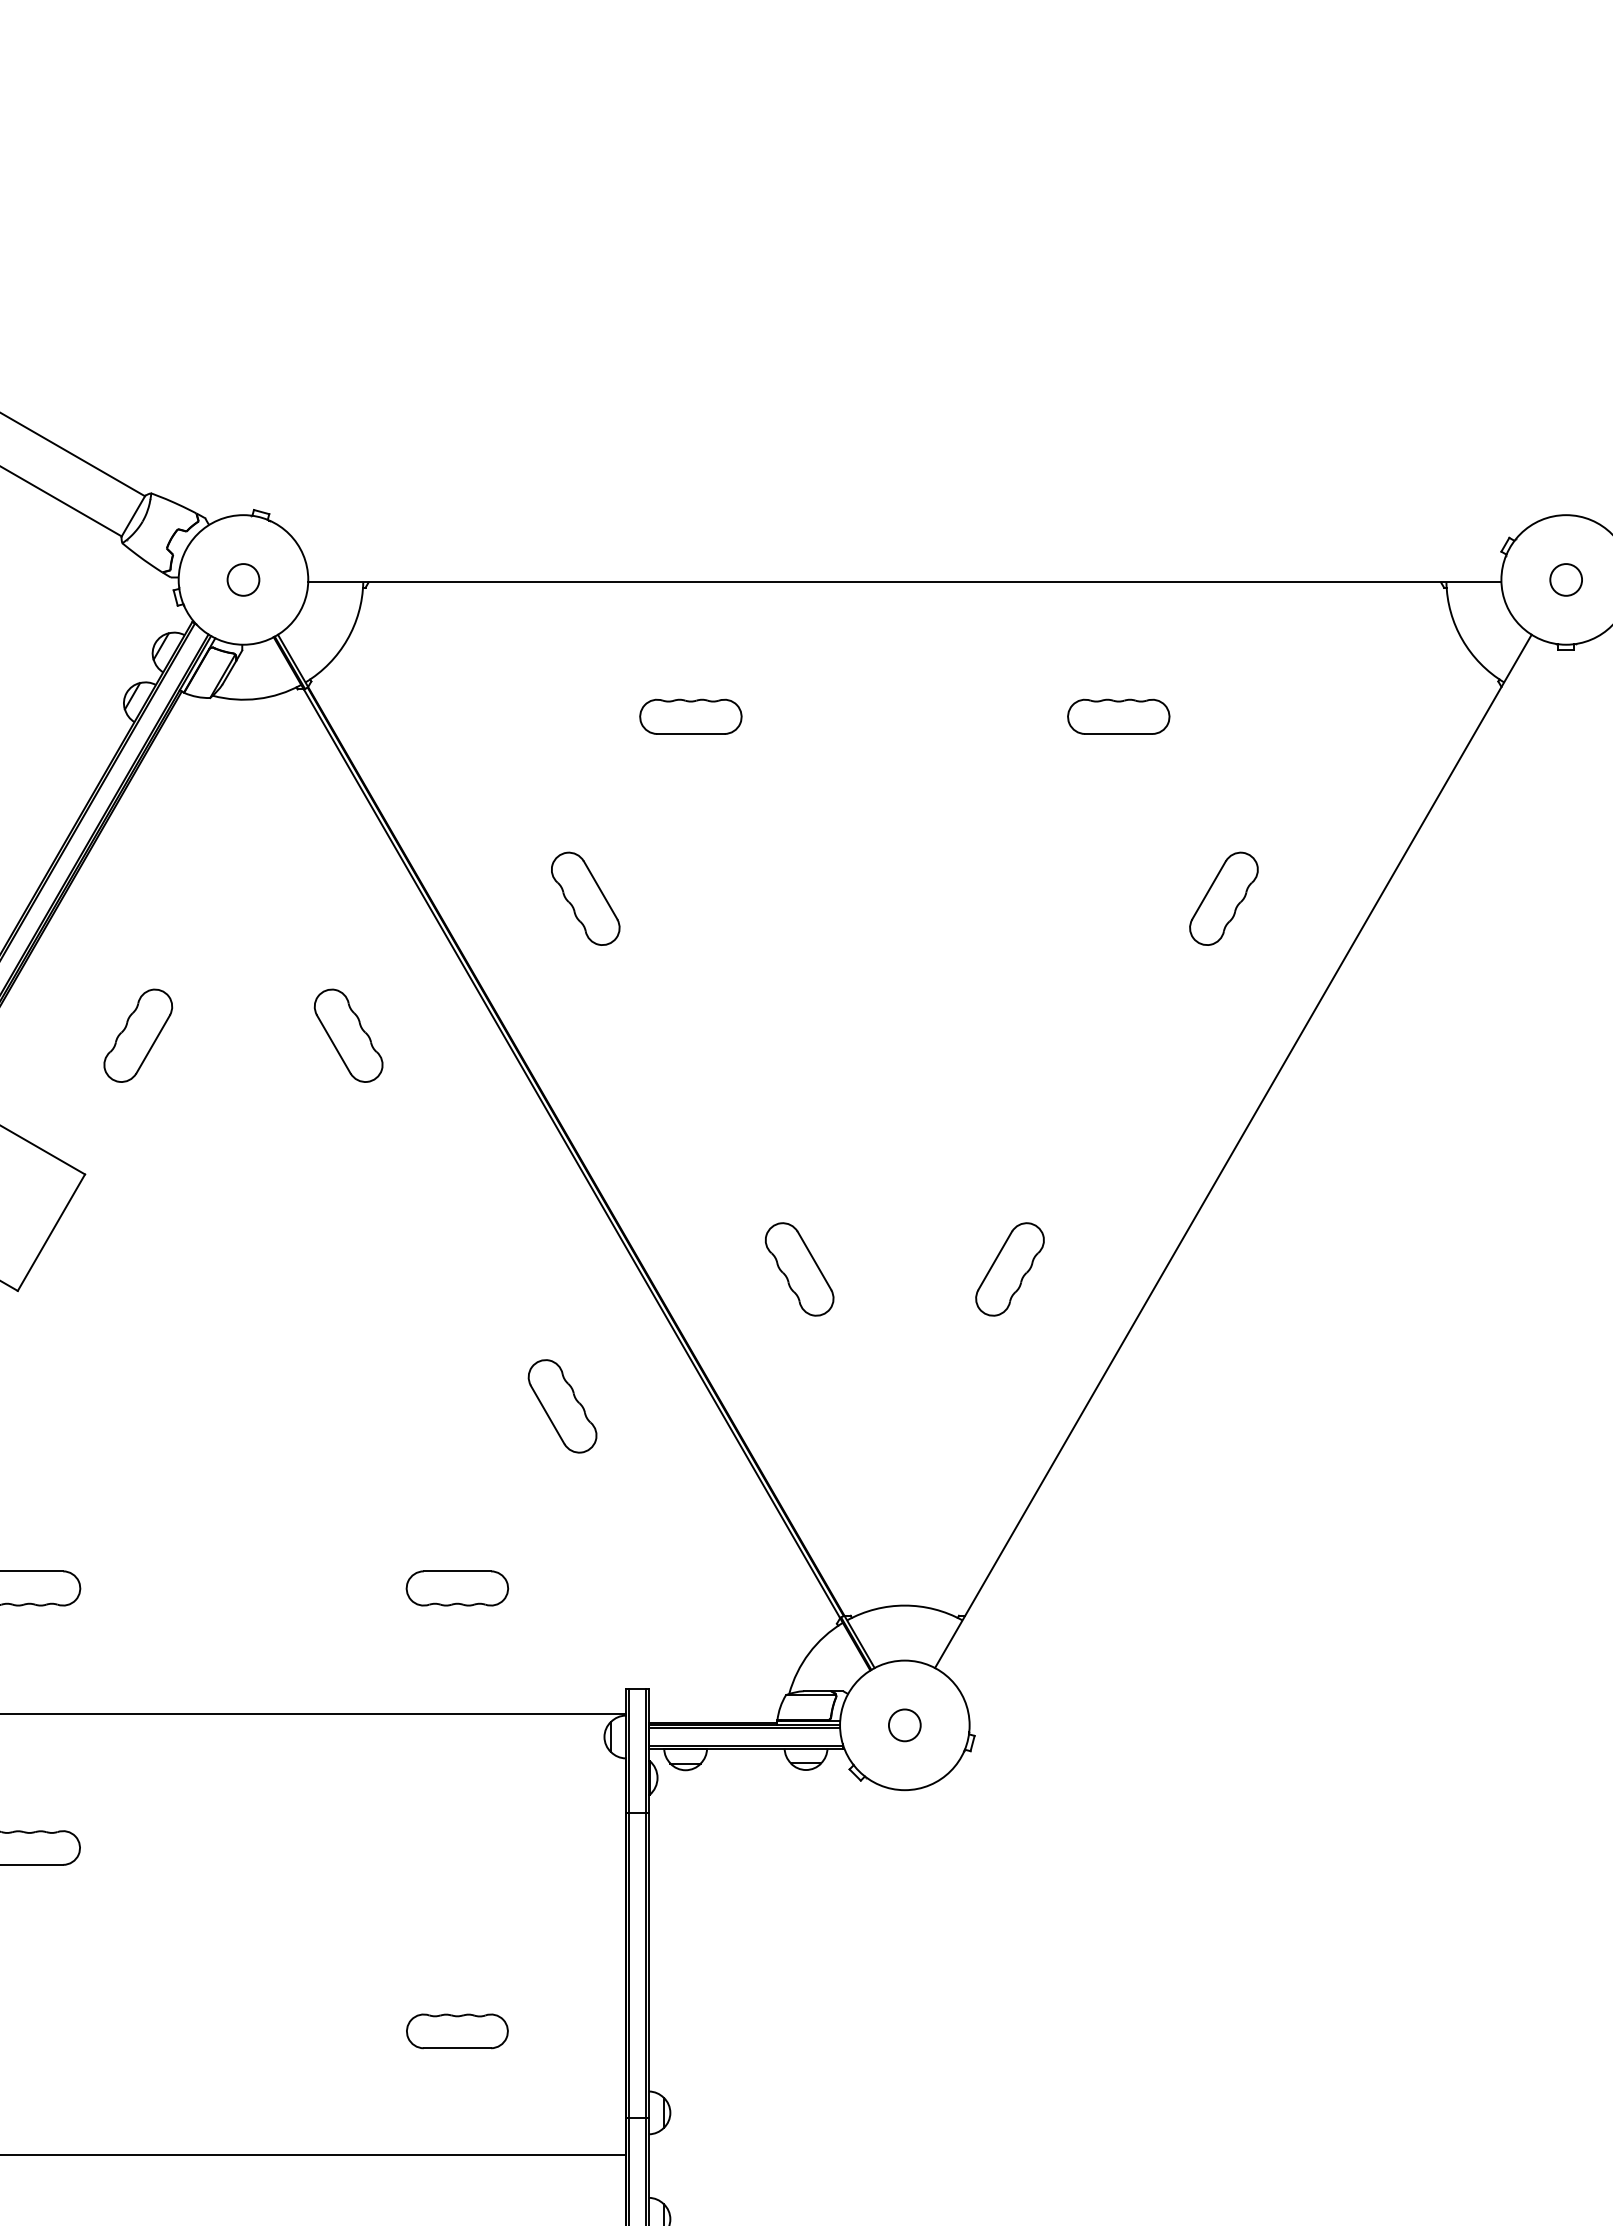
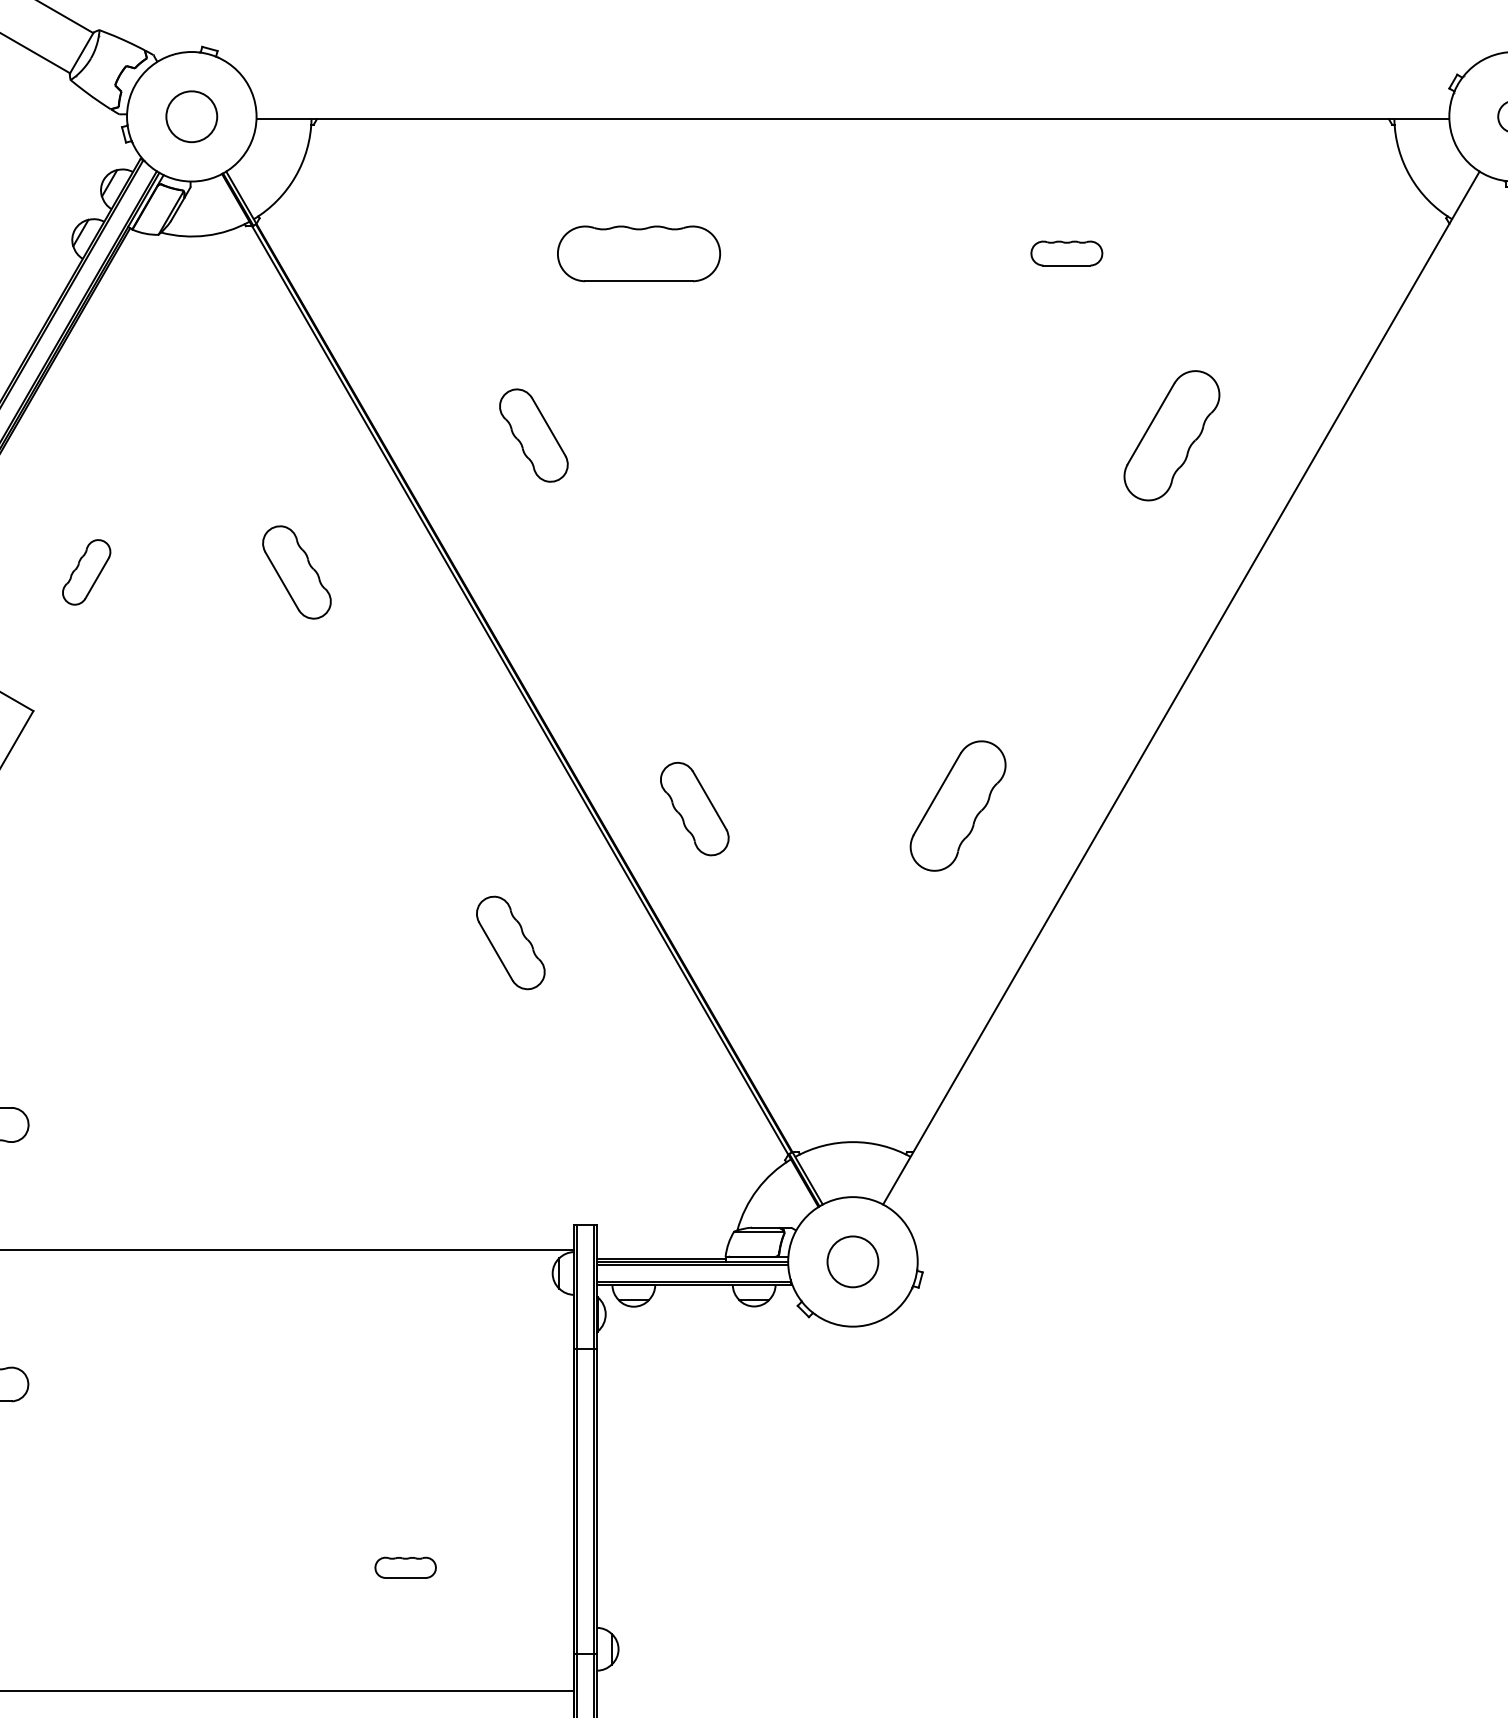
circle: (243, 579) -> (191, 116), size x1.6
part: (690, 716) -> (638, 253), size x1.6
part: (1118, 716) -> (1066, 253), size x0.7
part: (1223, 898) -> (1171, 435), size x1.4
part: (138, 1035) -> (86, 572), size x0.7
part: (799, 1269) -> (694, 809), moved
part: (1009, 1269) -> (957, 806), size x1.4
part: (457, 1588) -> (405, 1125), removed
circle: (904, 1725) -> (852, 1261), size x1.6
part: (457, 2031) -> (405, 1567), size x0.6

